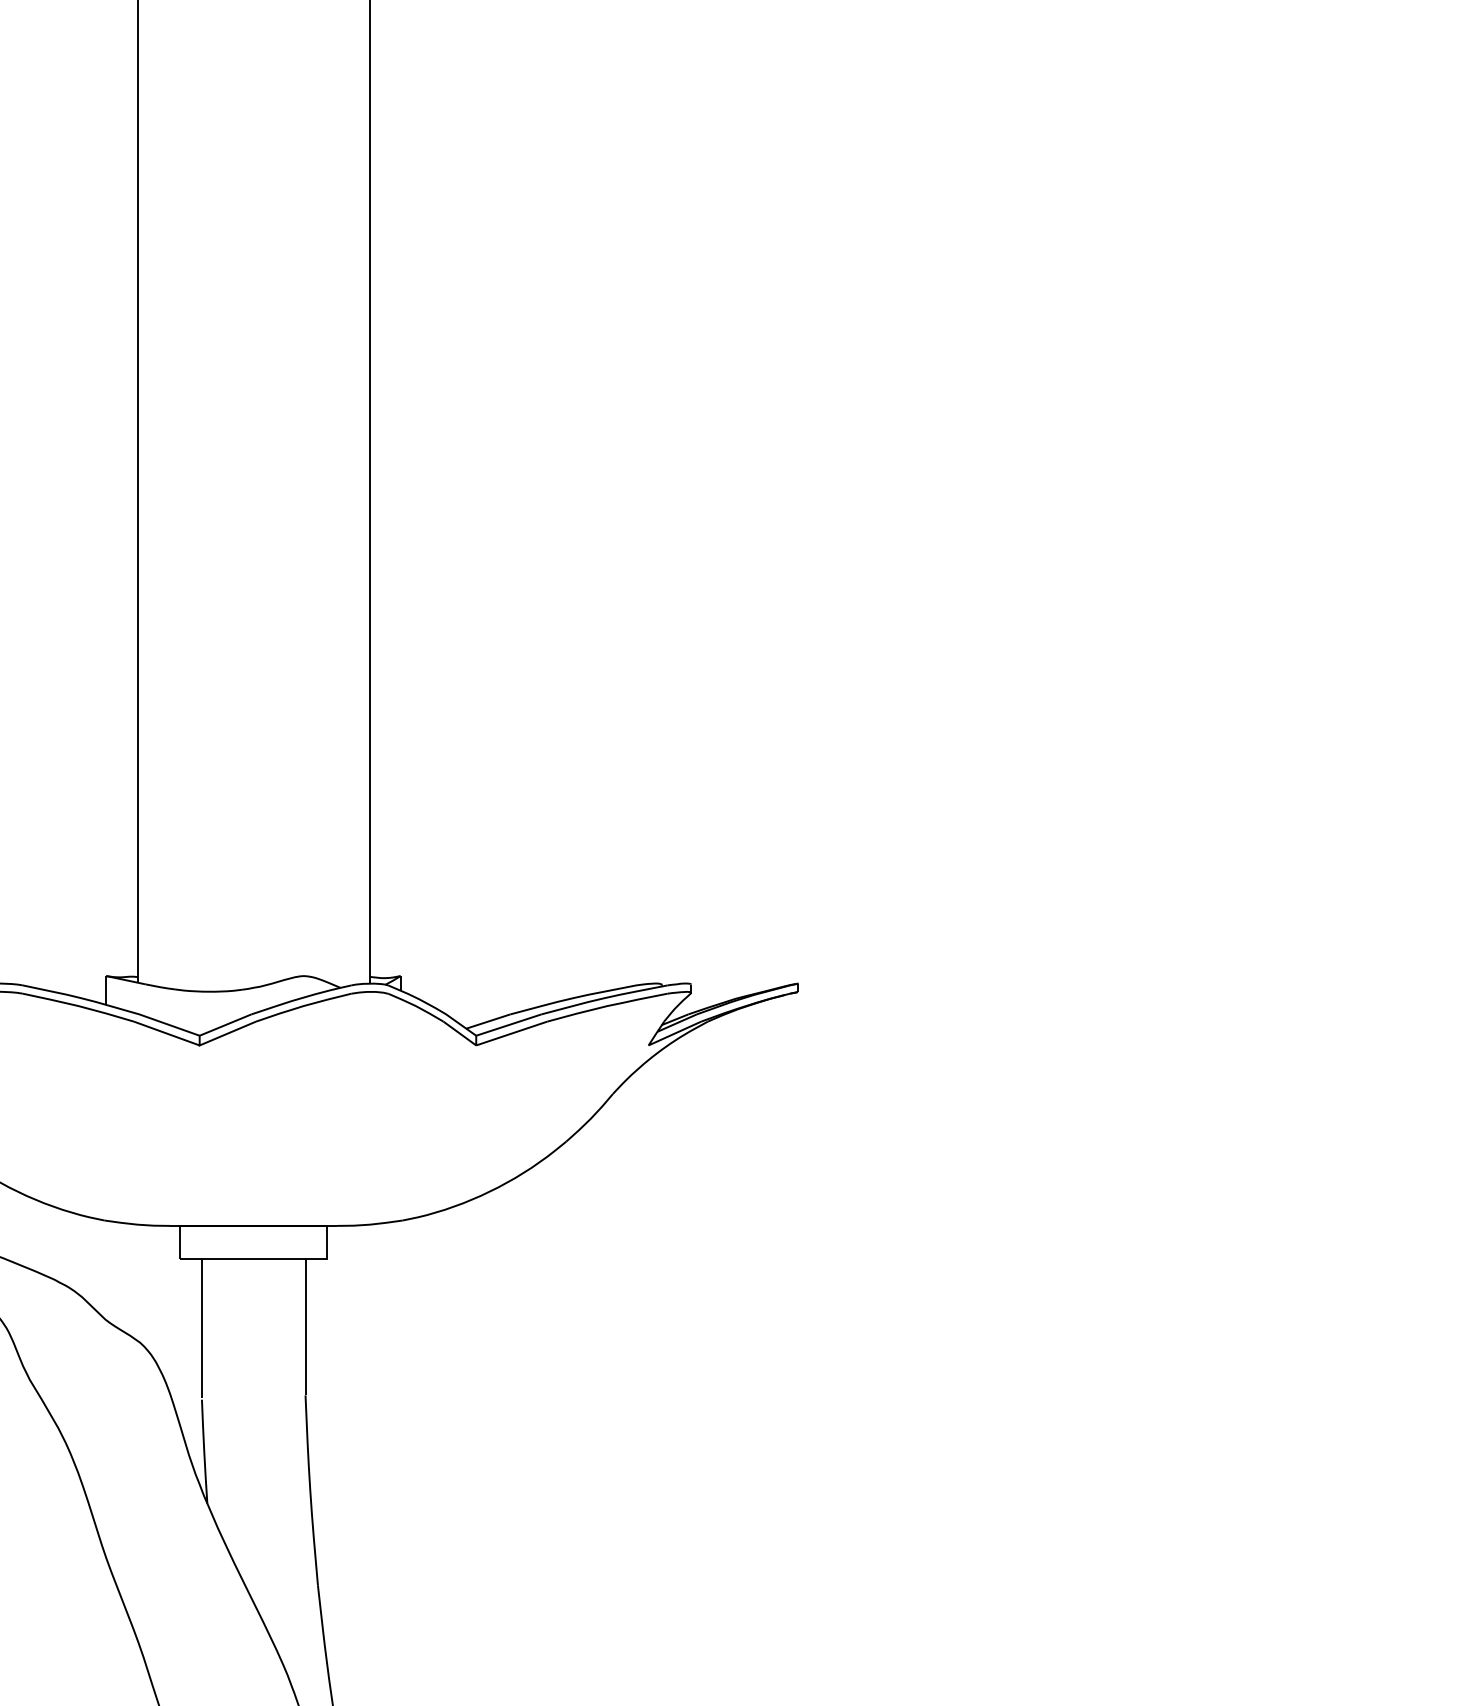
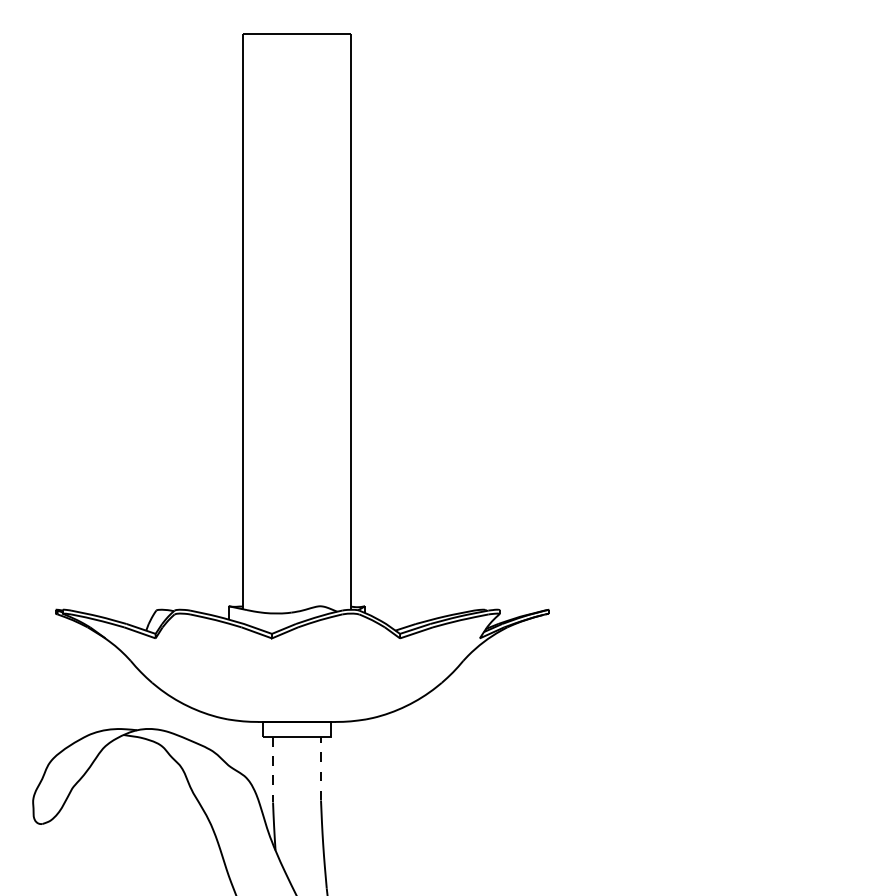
line: (306, 1326) -> (321, 768), solid -> dashed
line: (202, 1328) -> (273, 769), solid -> dashed

